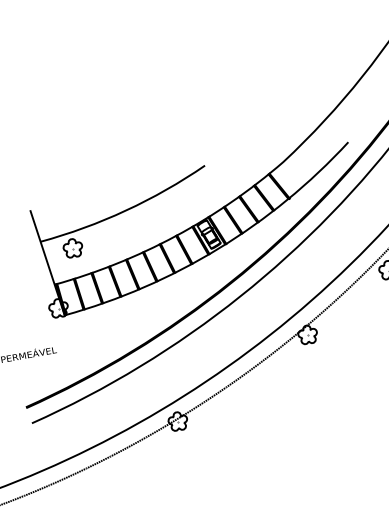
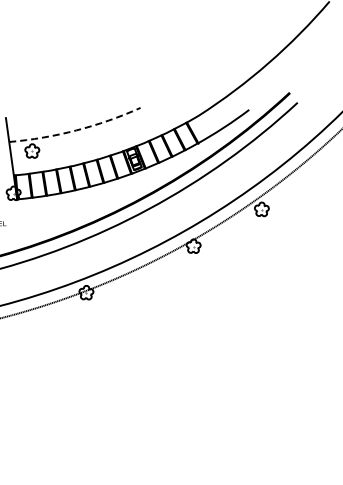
arc: (126, 210) -> (76, 130), solid -> dashed

